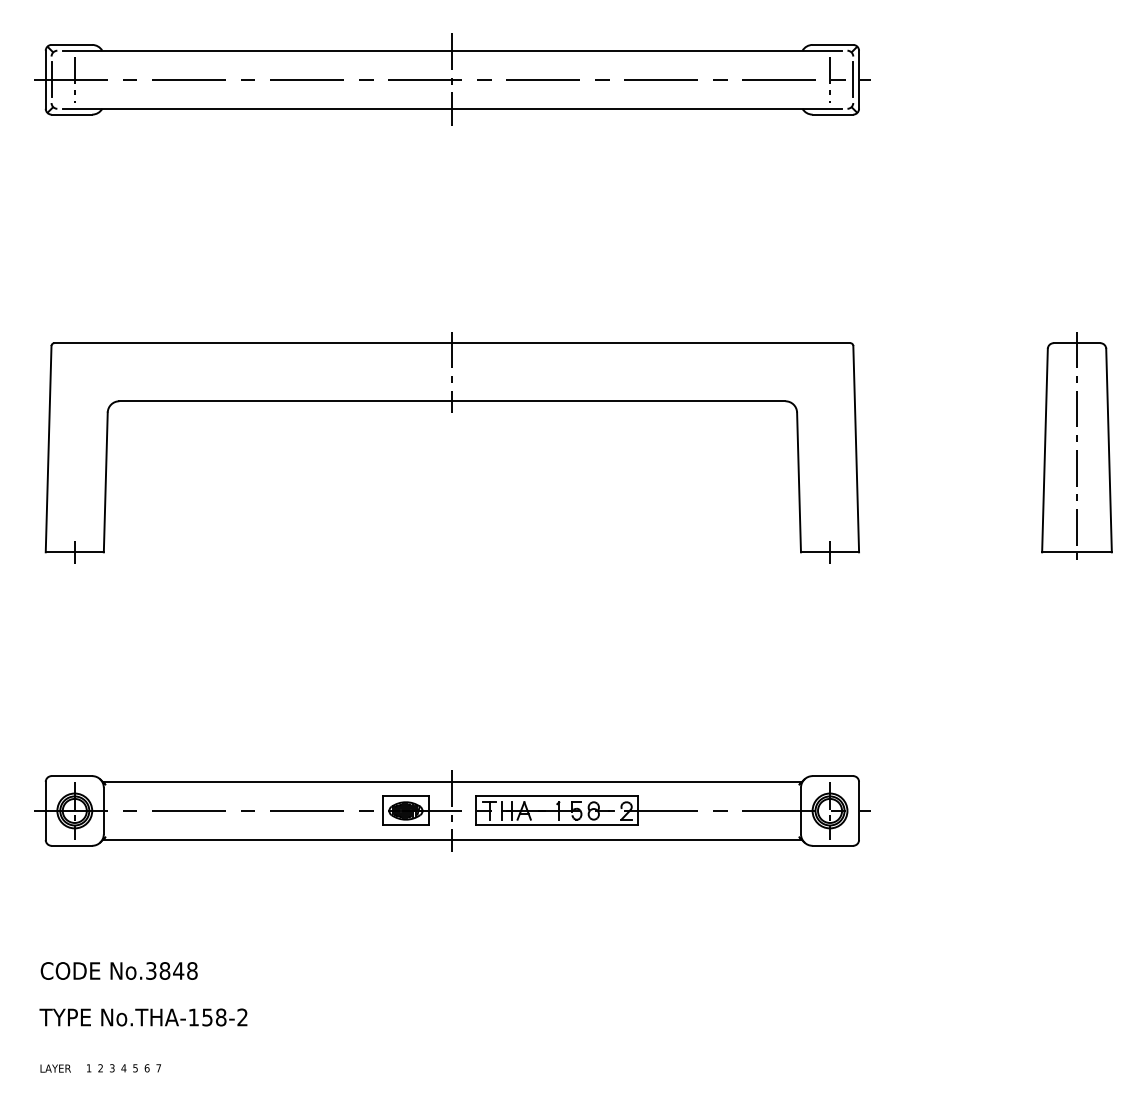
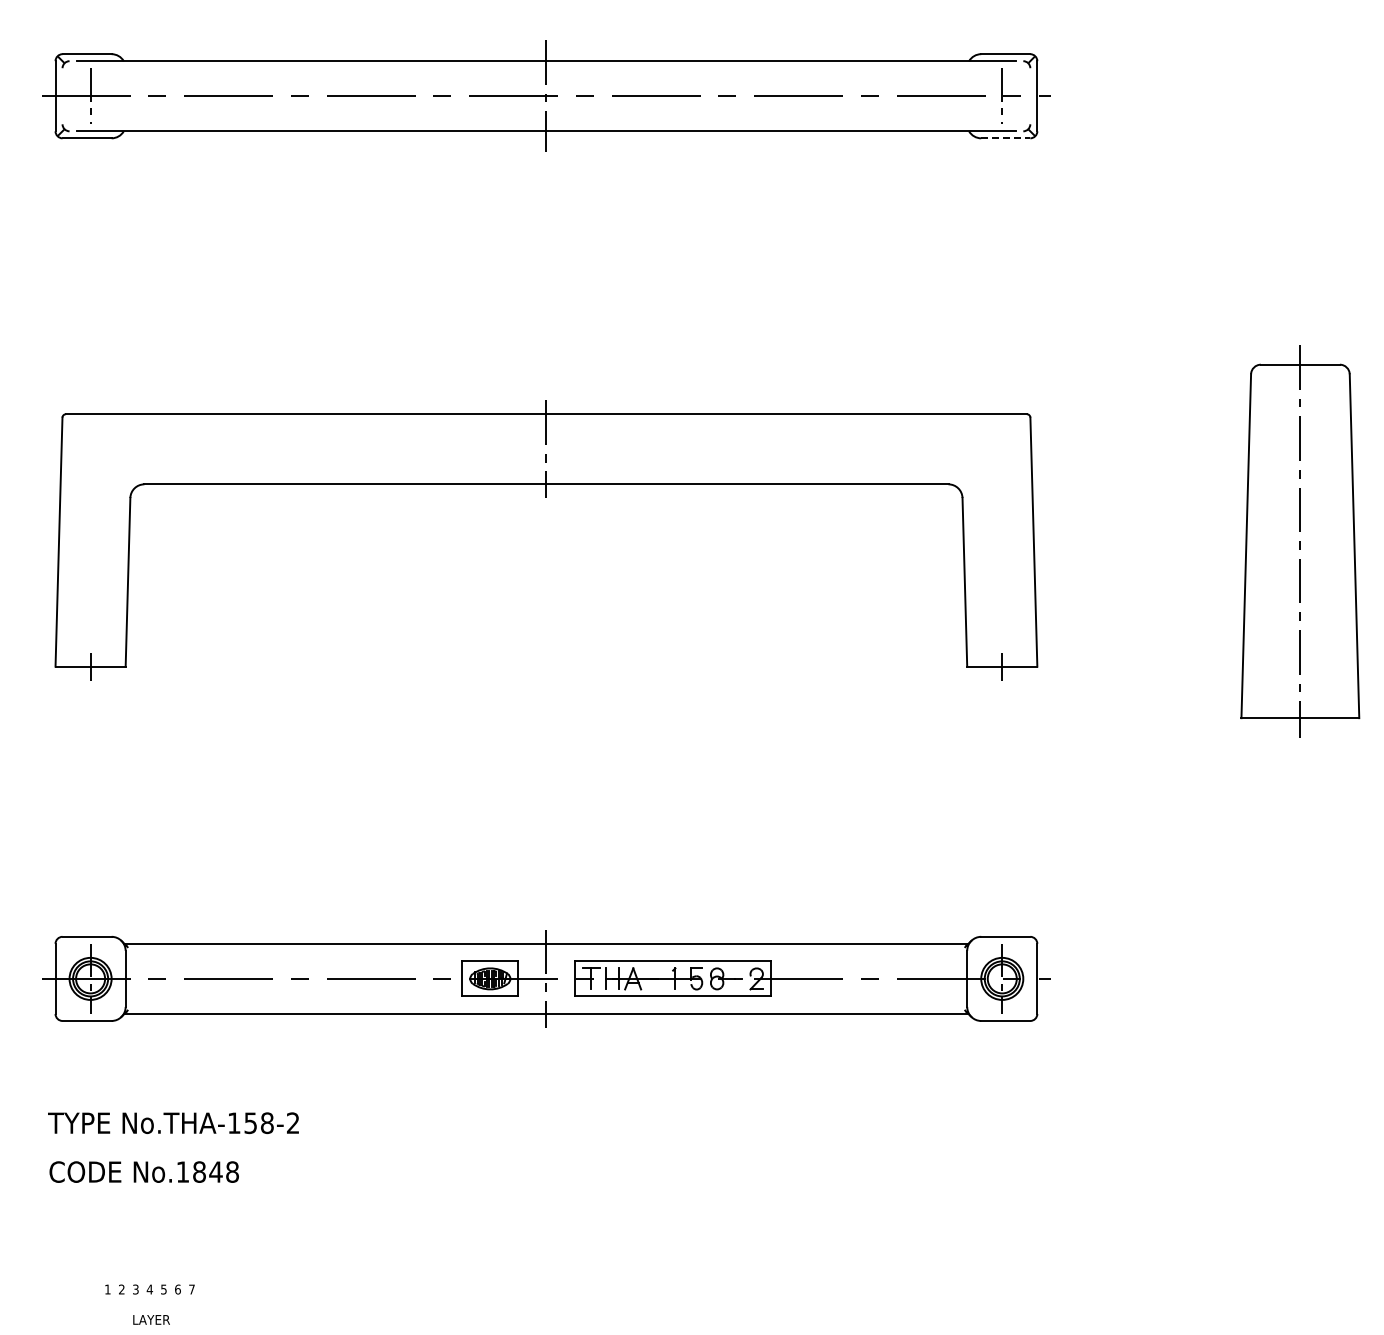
line: (51, 79) -> (62, 96), removed
line: (853, 79) -> (1030, 96), removed
line: (832, 114) -> (1005, 138), solid -> dashed
part: (1077, 445) -> (1300, 537), size x1.4
text: (150, 970) -> (182, 1171), No.3848 -> No.1848
text: (143, 1017) -> (173, 1123), moved
text: (55, 1068) -> (151, 1319), moved

